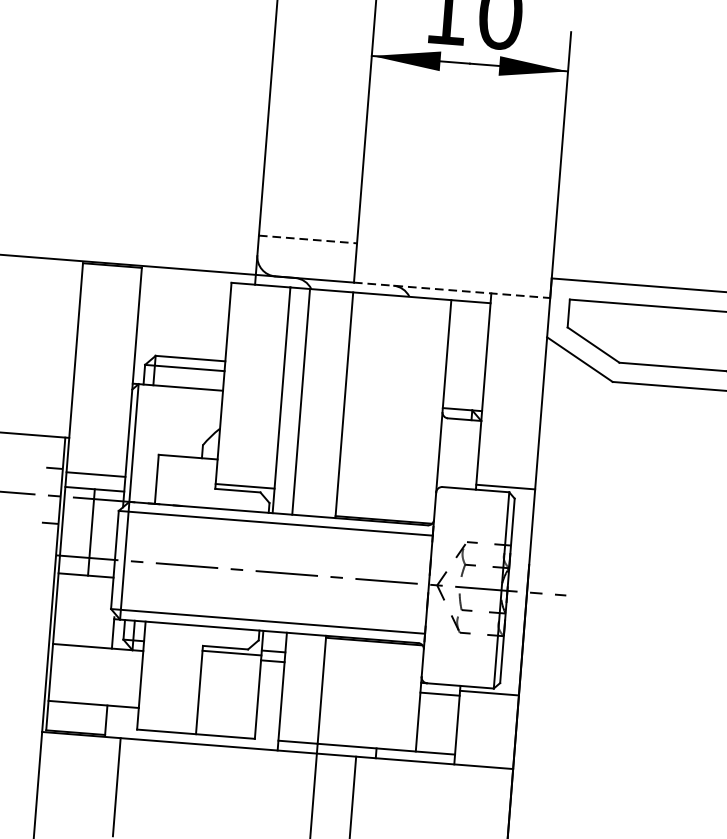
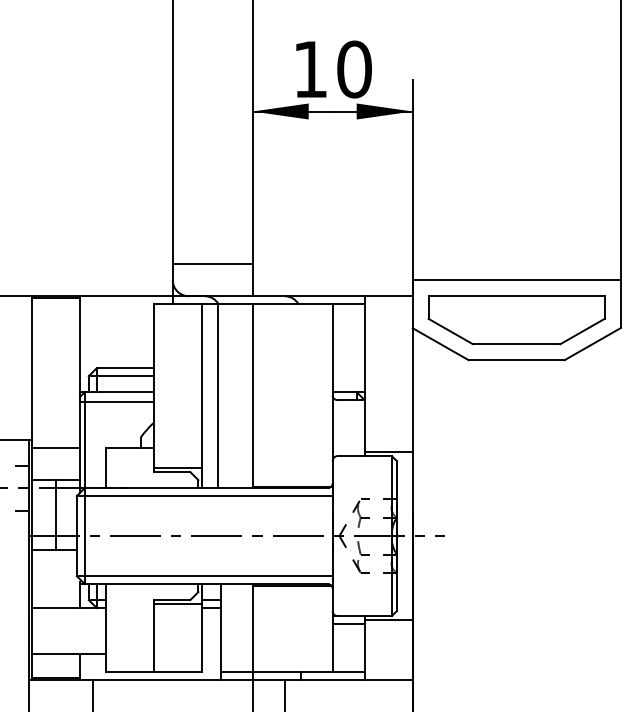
line: (307, 239) -> (212, 264), dashed -> solid
line: (451, 290) -> (332, 296), dashed -> solid
line: (176, 399) -> (116, 402), added
line: (96, 475) -> (56, 448), moved

